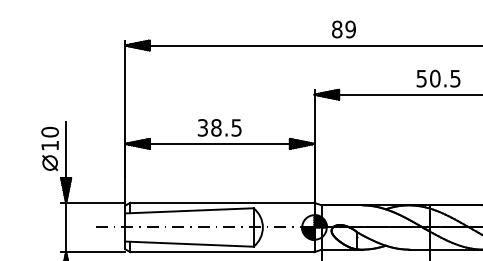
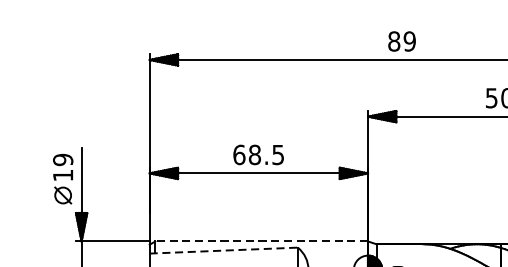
text: (202, 127) -> (238, 154), 38.5 -> 68.5
text: (49, 132) -> (62, 160), 10 -> 19
line: (221, 202) -> (260, 240), solid -> dashed
line: (189, 210) -> (223, 250), solid -> dashed

